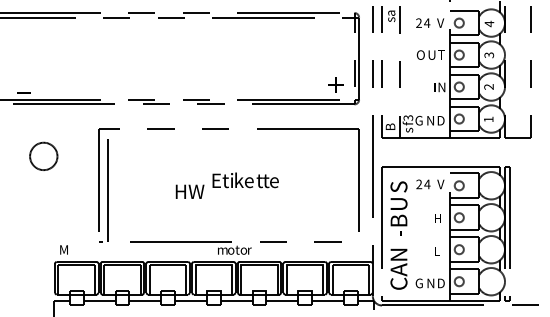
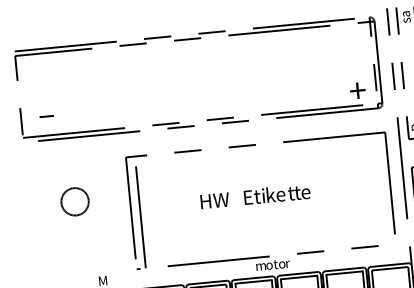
text: (23, 92) -> (46, 116), moved
part: (43, 155) -> (74, 200), moved
text: (189, 191) -> (214, 200), moved

